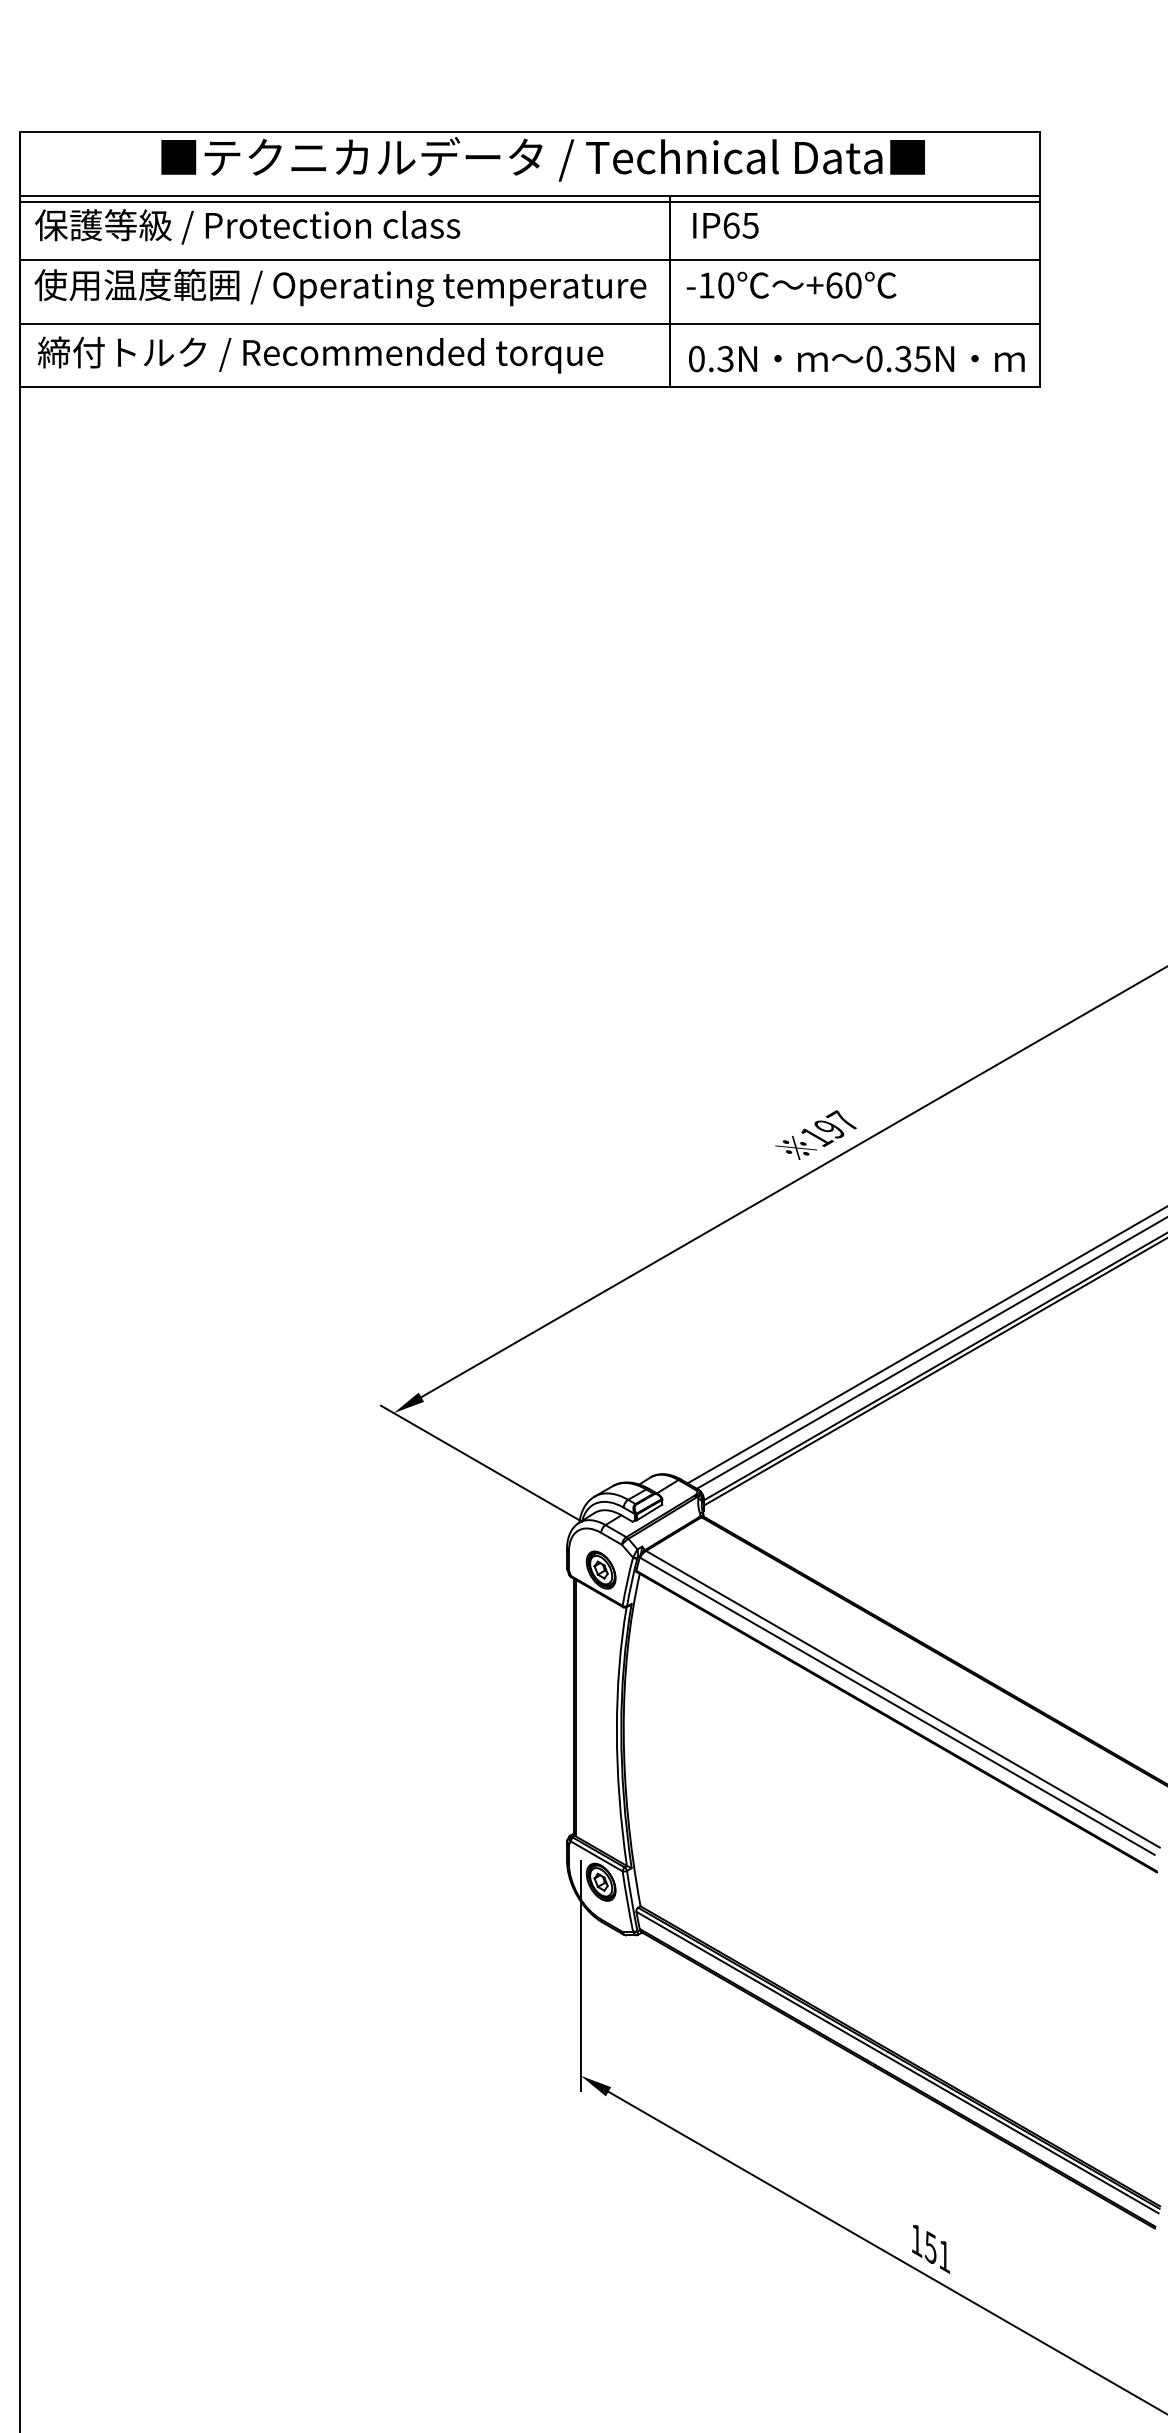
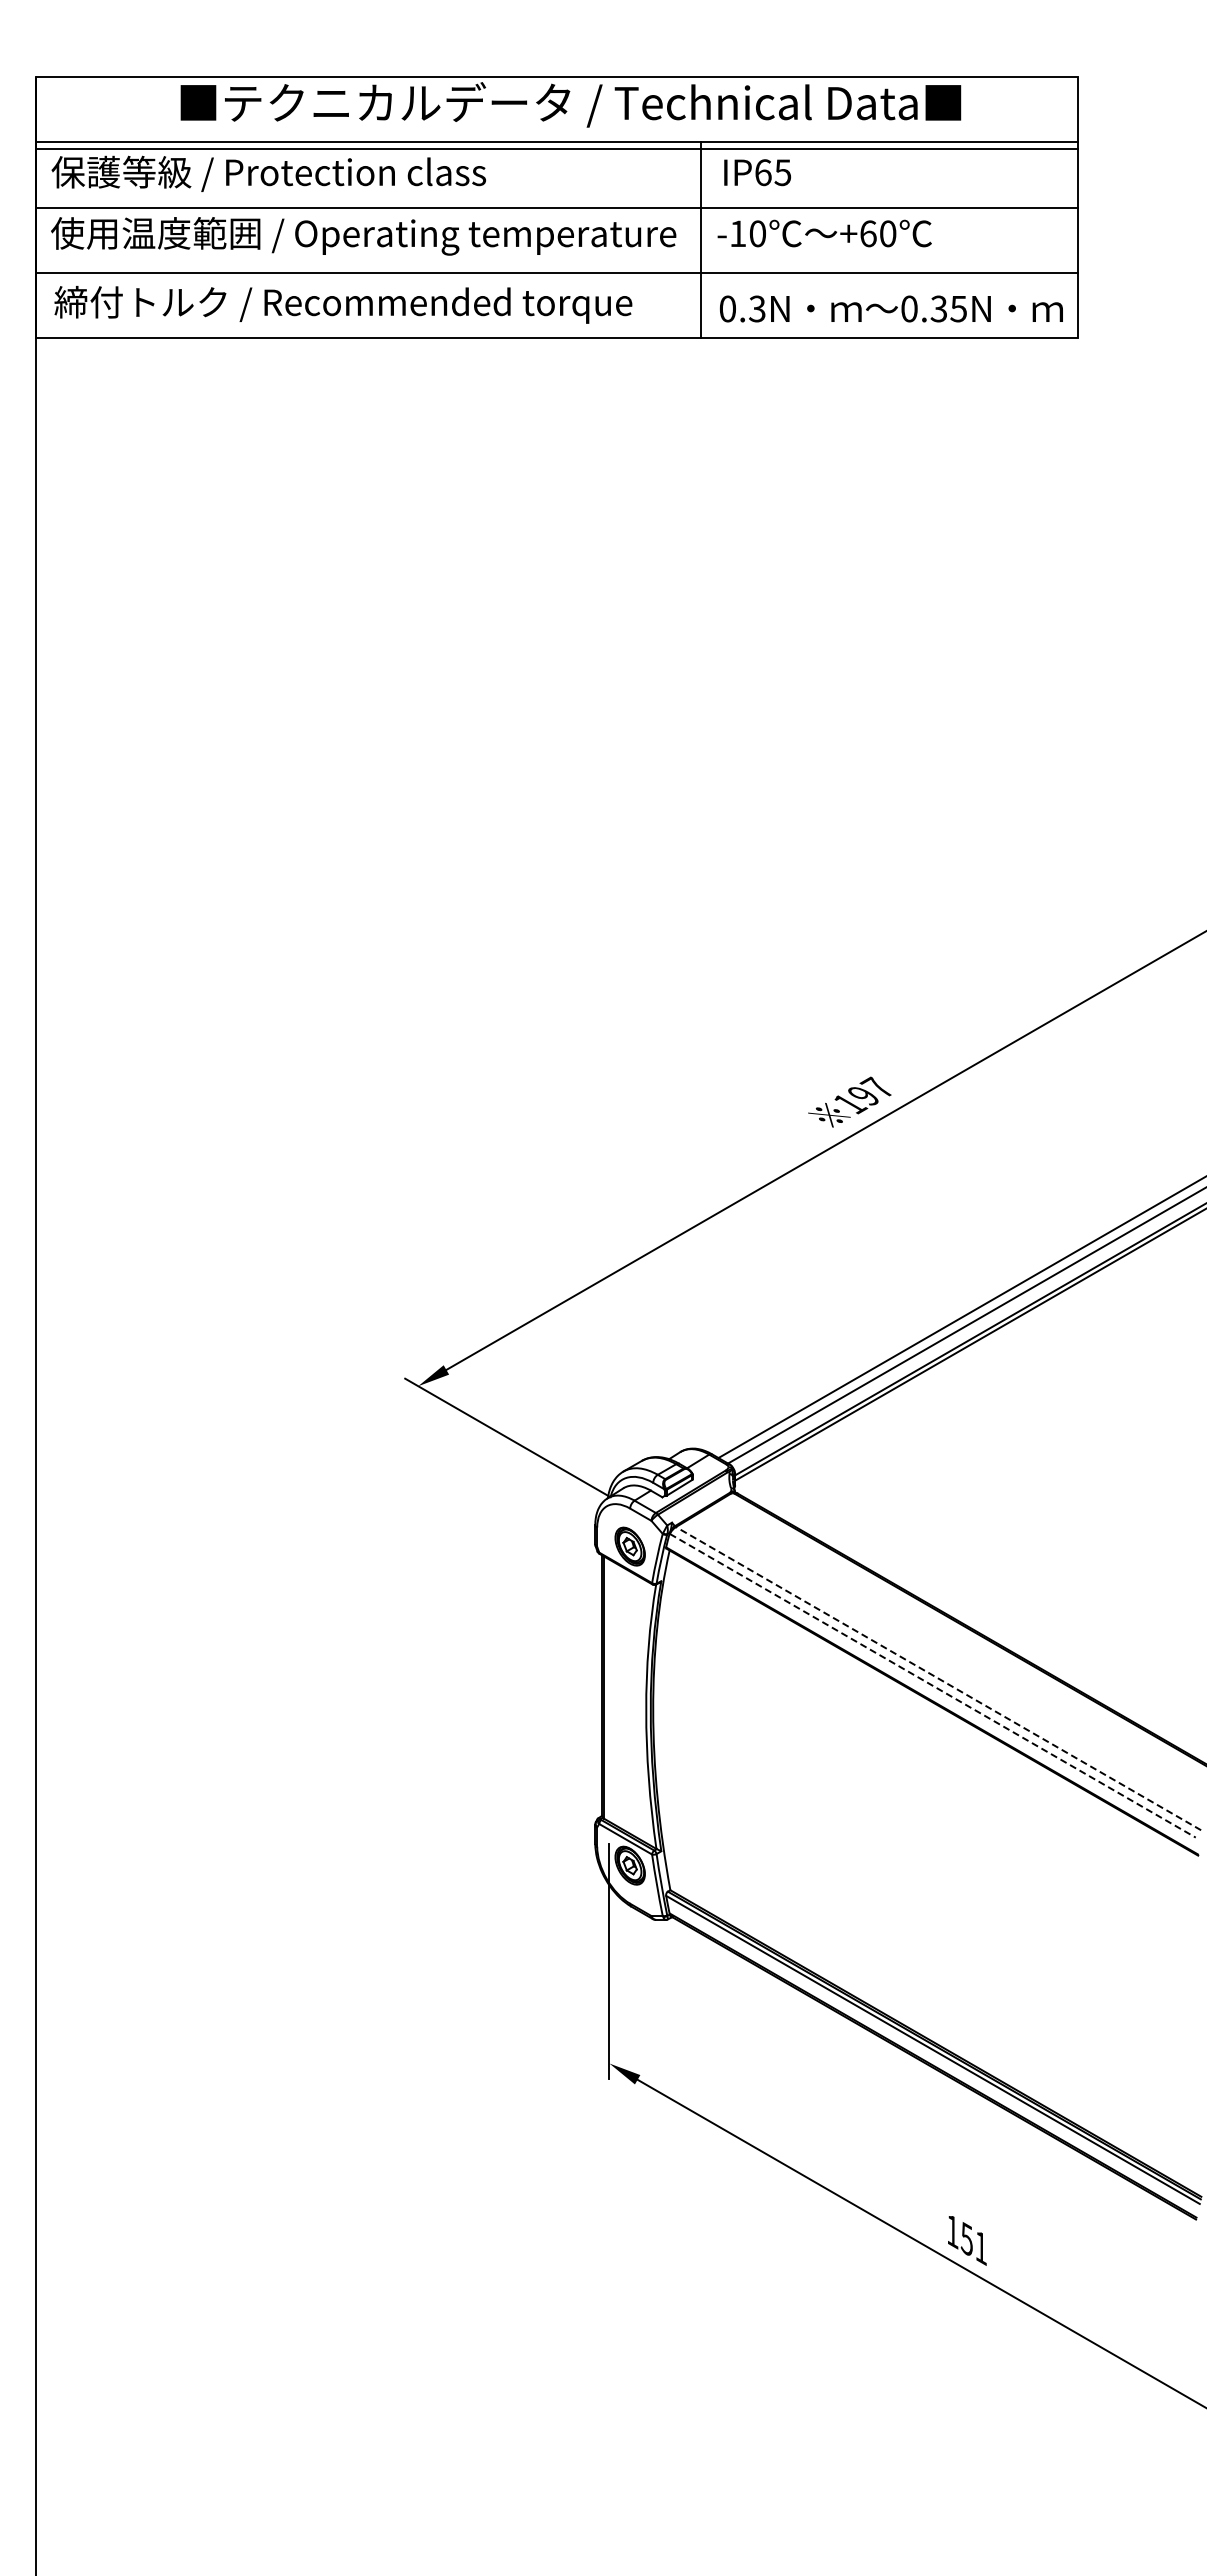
line: (902, 1699) -> (938, 1678), solid -> dashed
line: (897, 1705) -> (932, 1685), solid -> dashed

